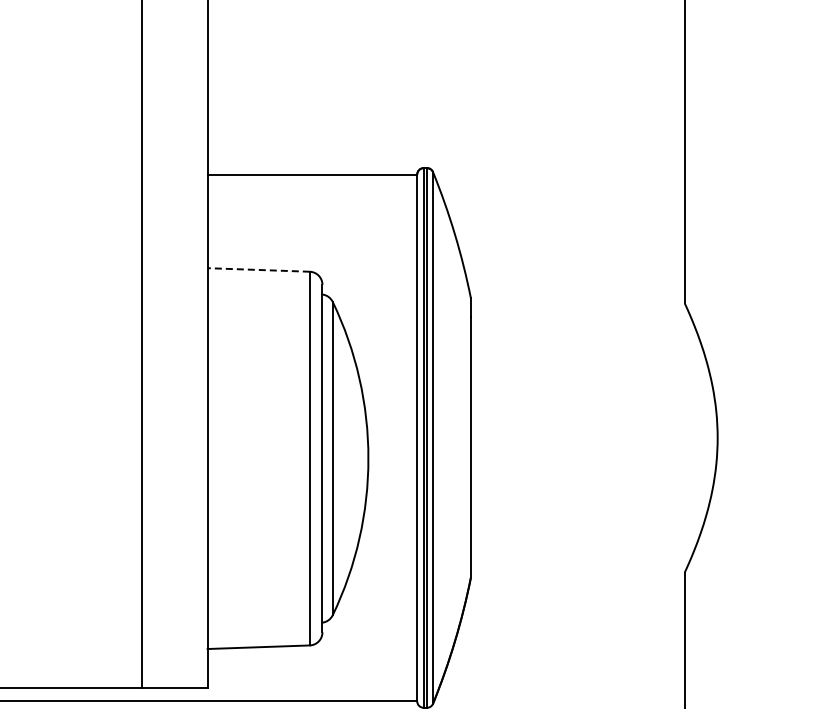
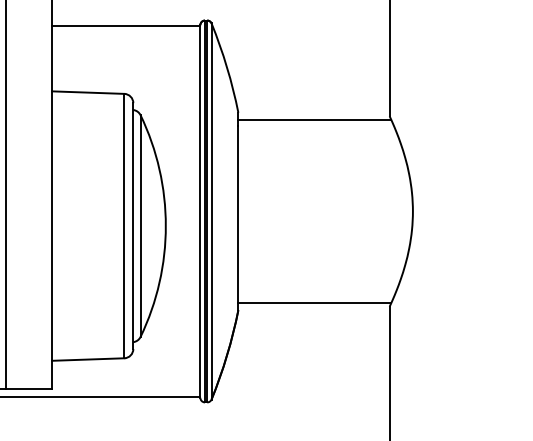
line: (258, 269) -> (88, 92), dashed -> solid
line: (578, 308) -> (314, 119), added
line: (578, 567) -> (314, 303), added

